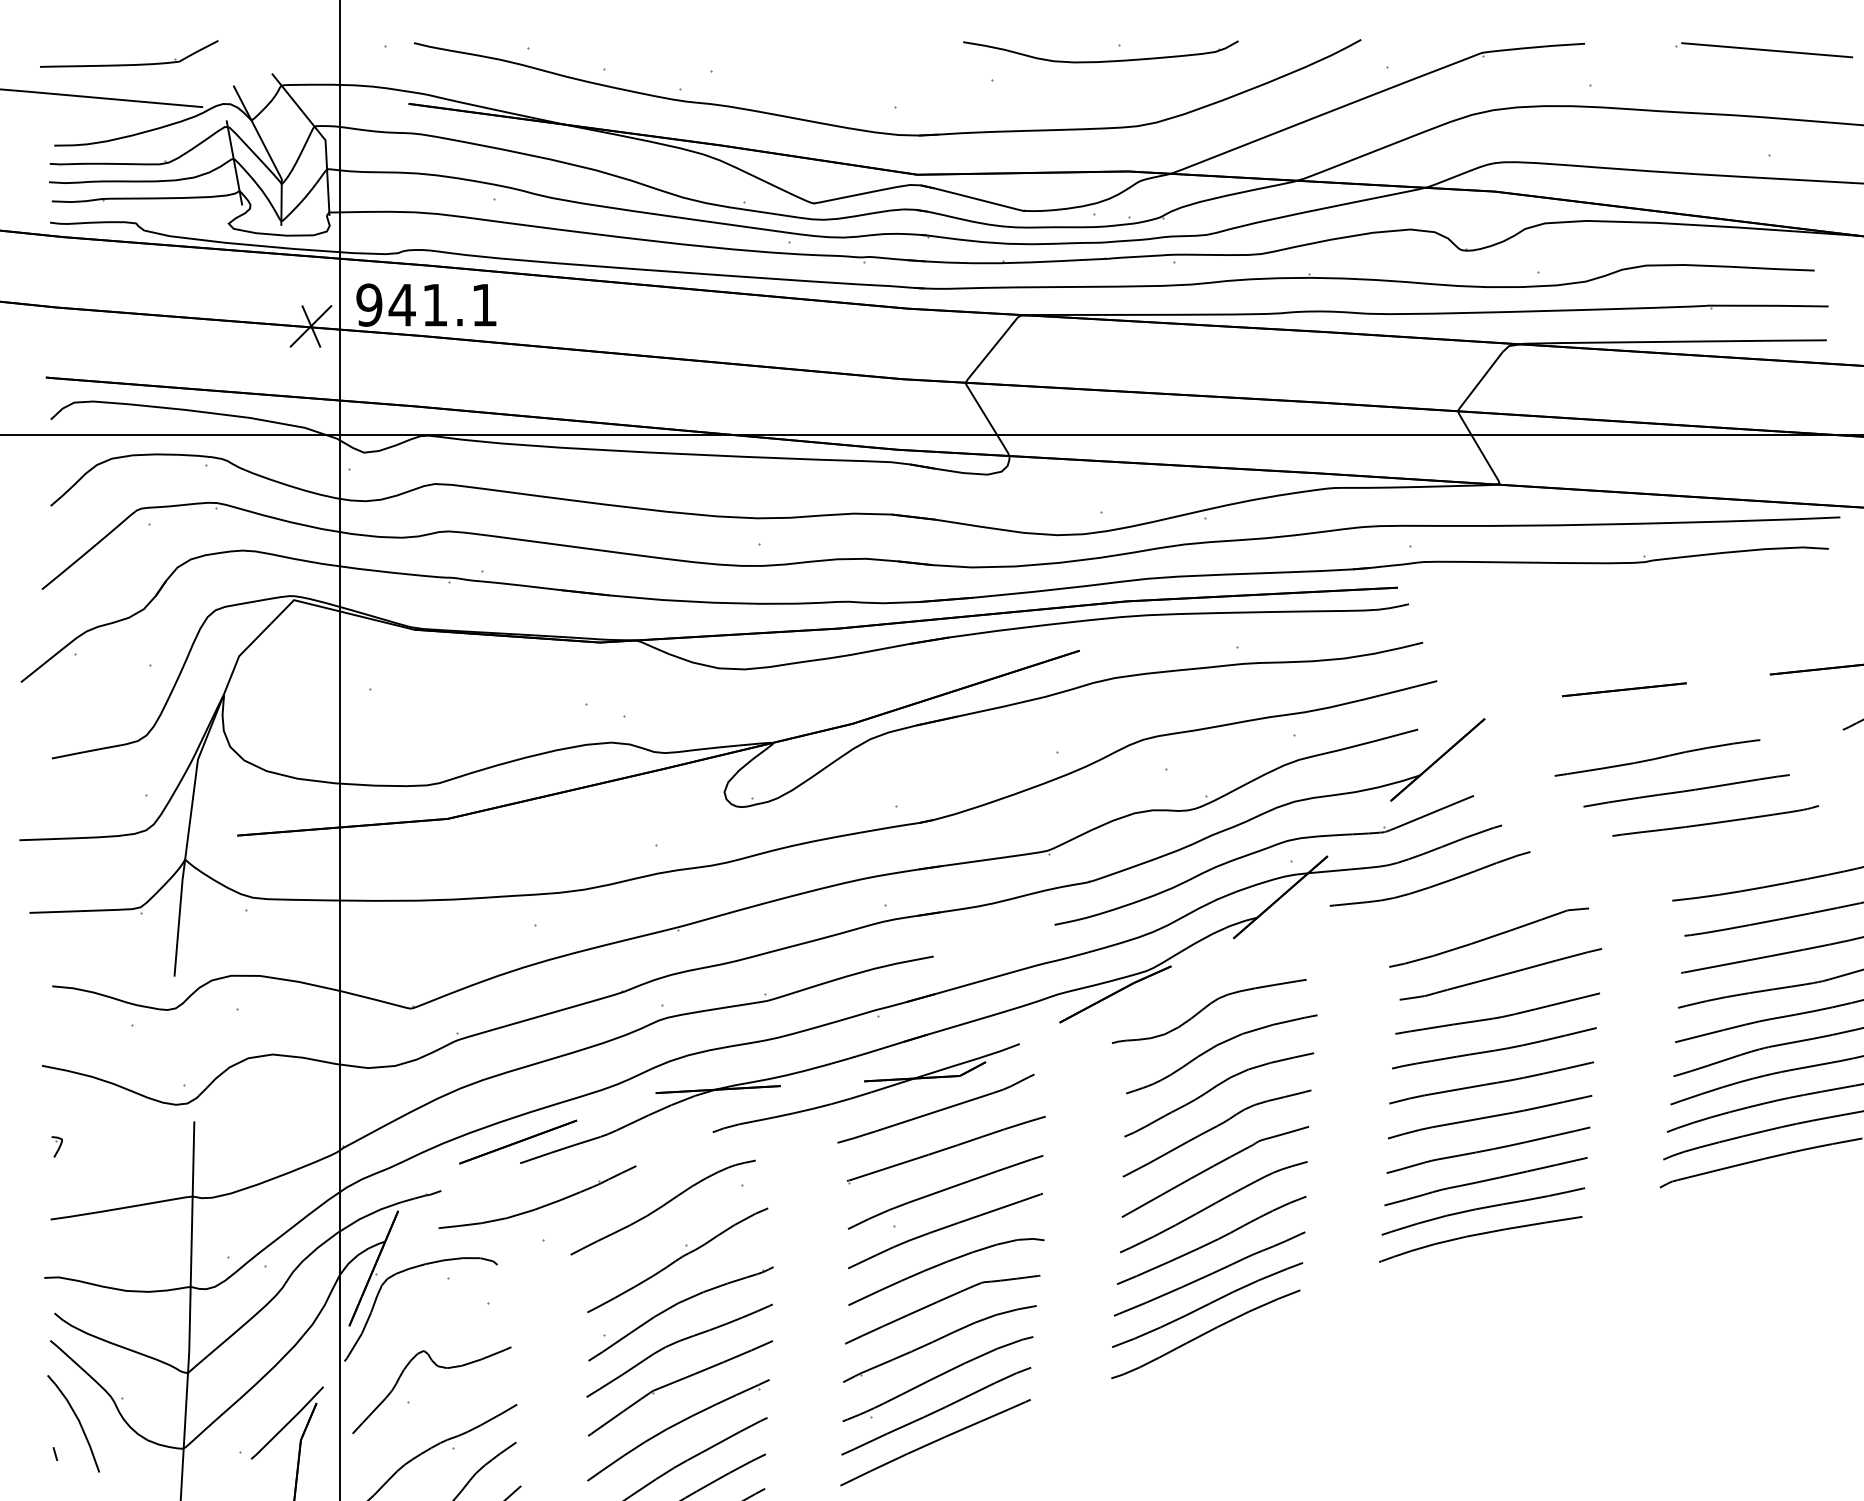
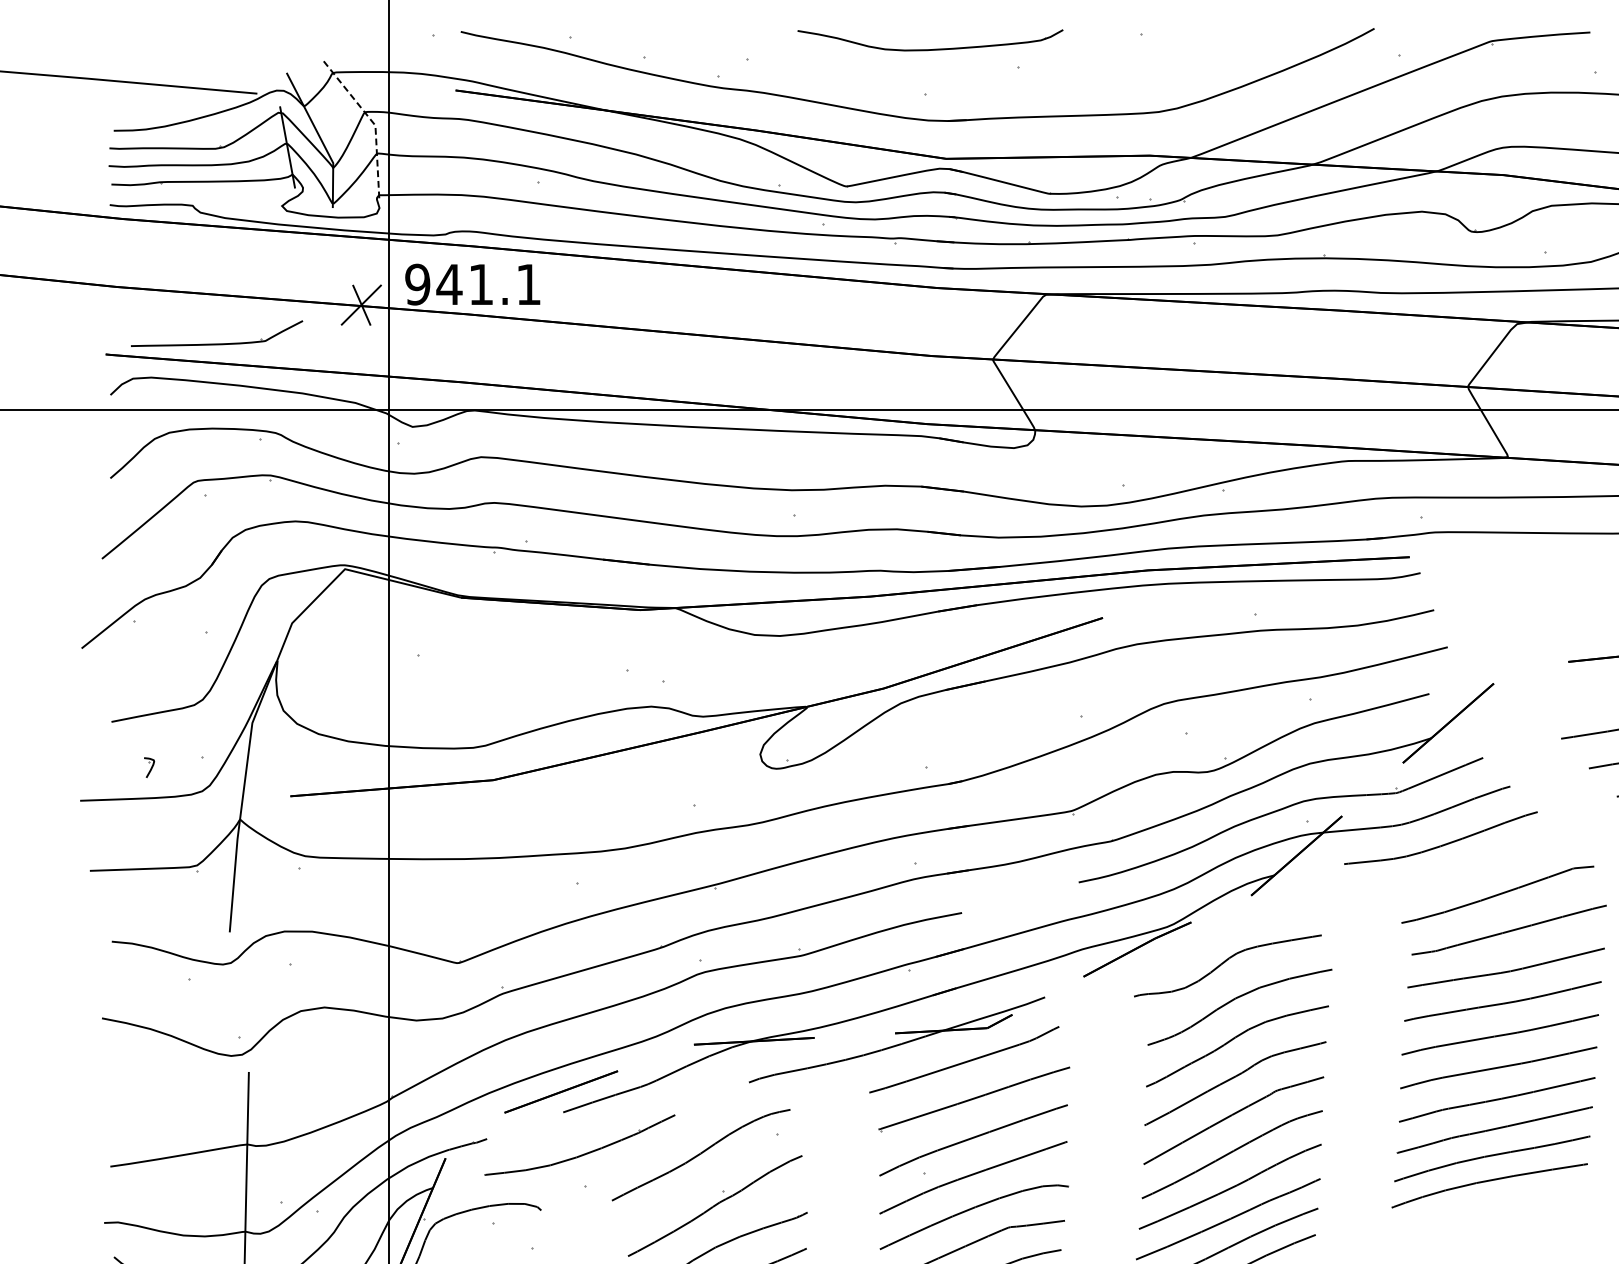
part: (1103, 60) -> (932, 48), moved
part: (129, 64) -> (217, 343), moved
line: (323, 137) -> (373, 122), solid -> dashed
part: (56, 1146) -> (148, 767), moved

